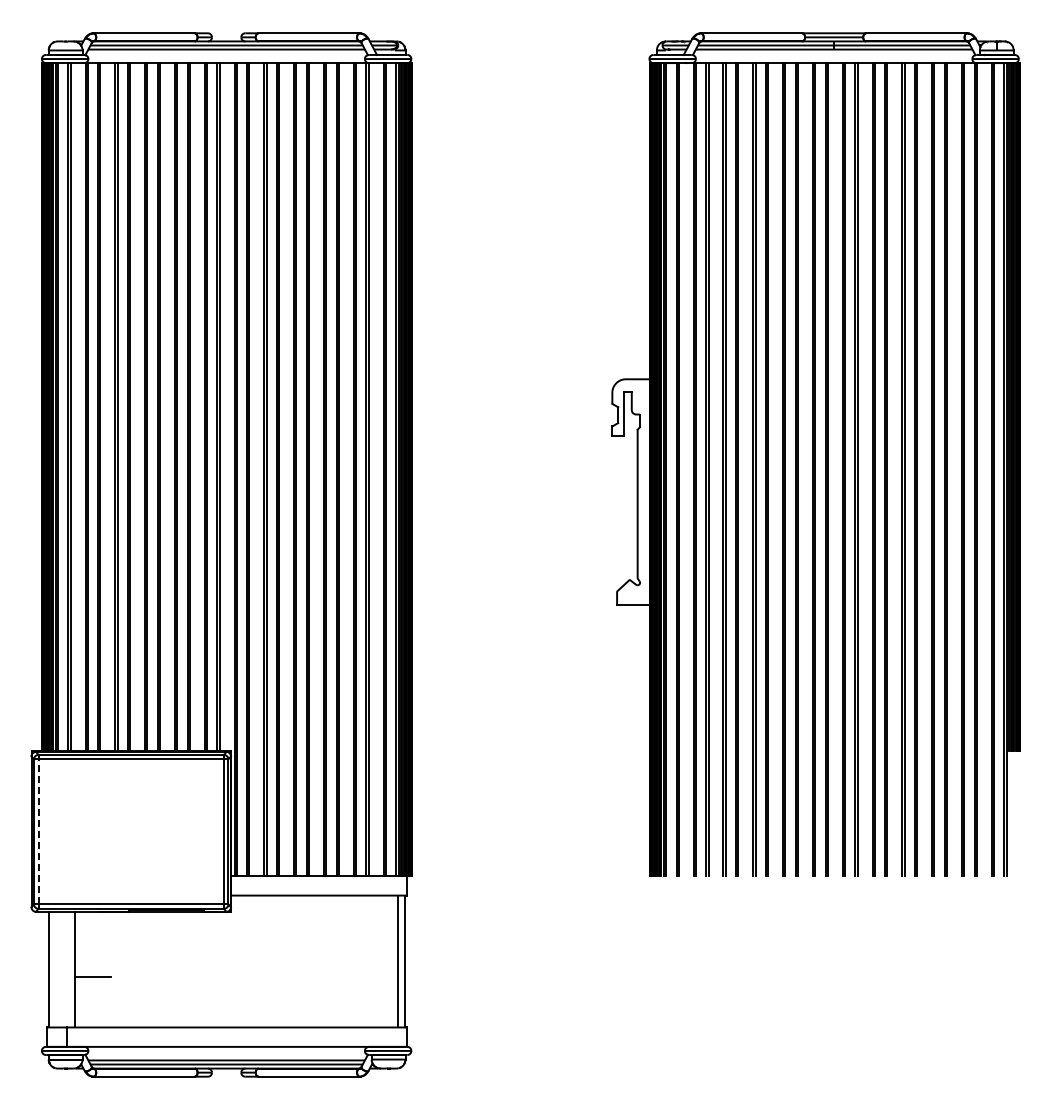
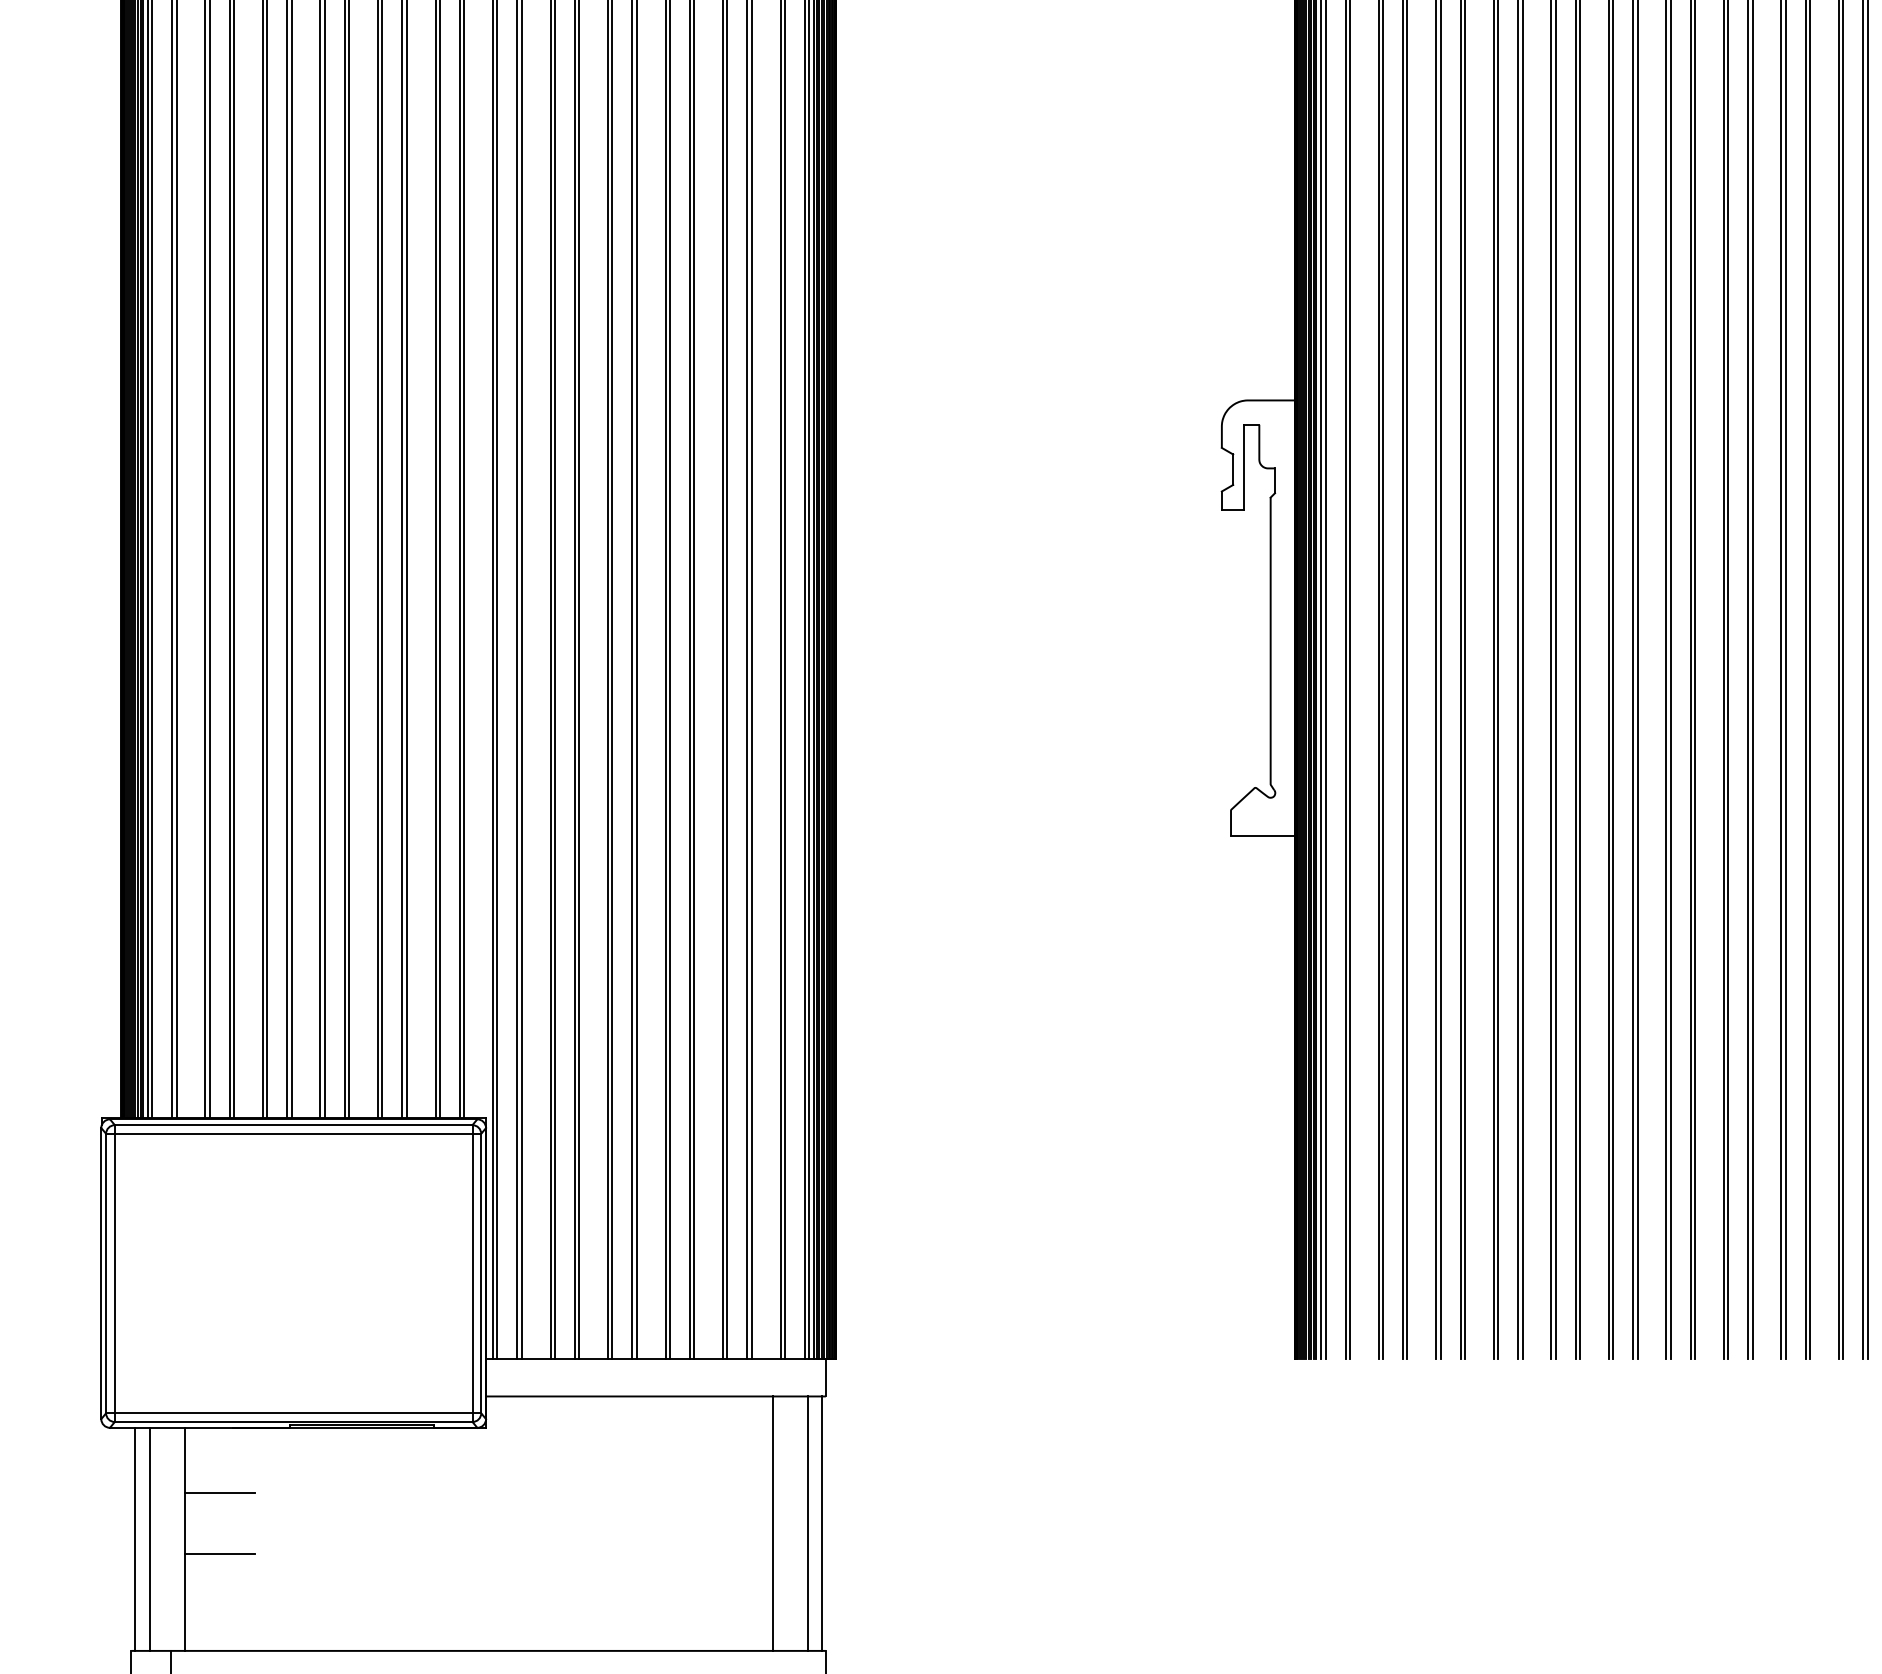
line: (38, 831) -> (114, 1272), dashed -> solid
line: (92, 945) -> (218, 1492), added
line: (379, 961) -> (772, 1523), added
line: (56, 969) -> (149, 1539), added

